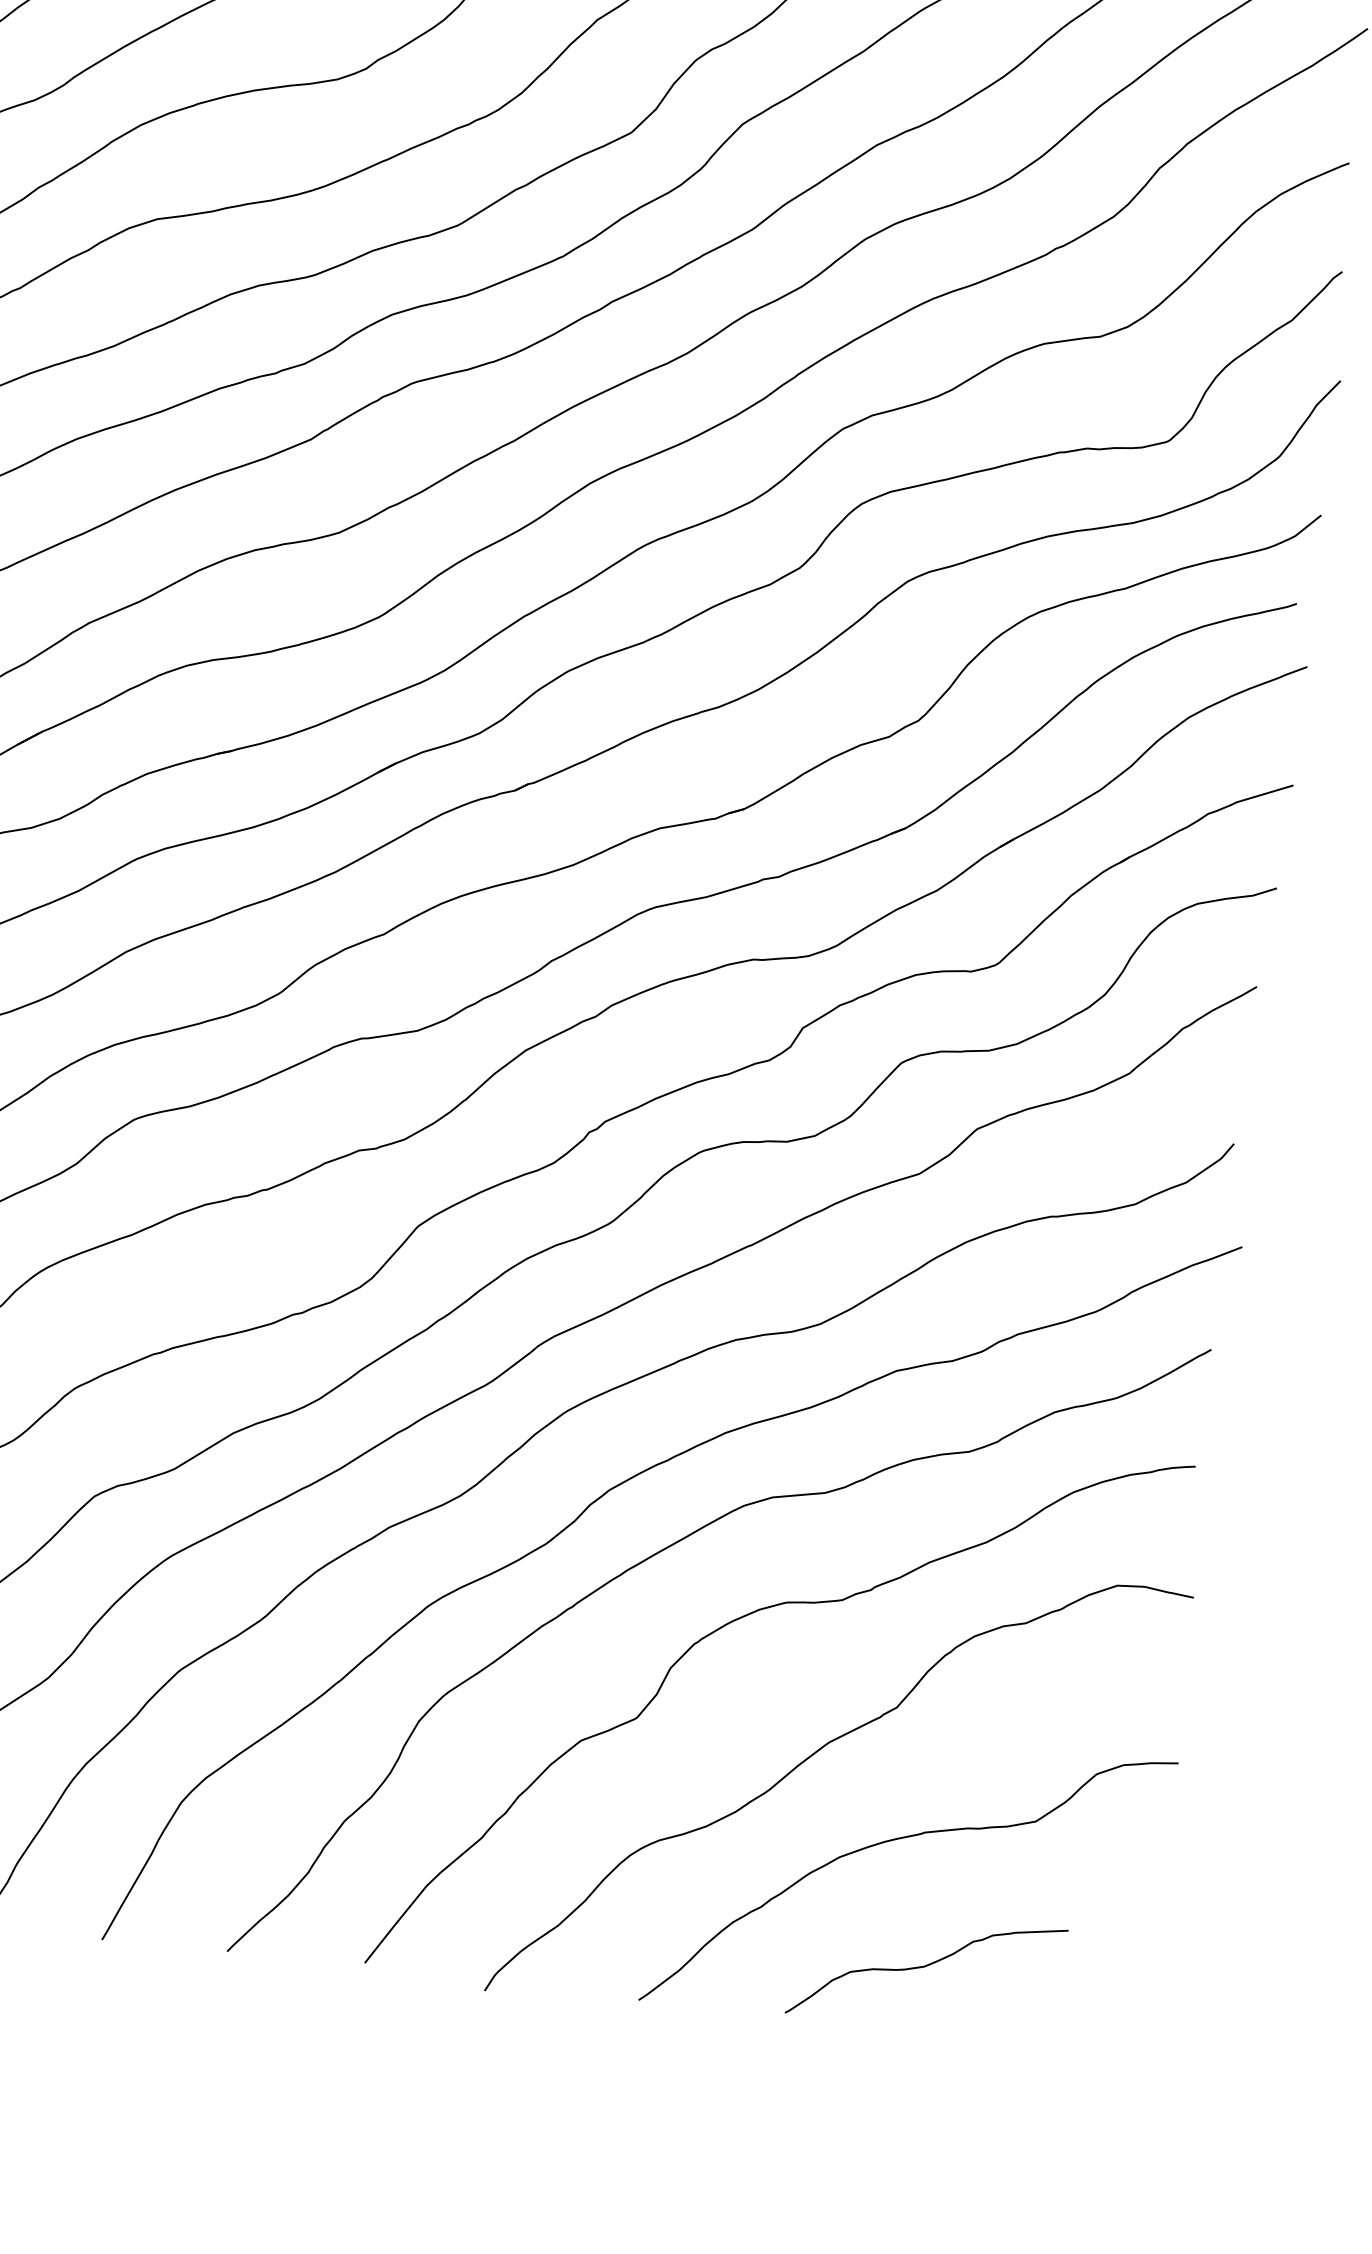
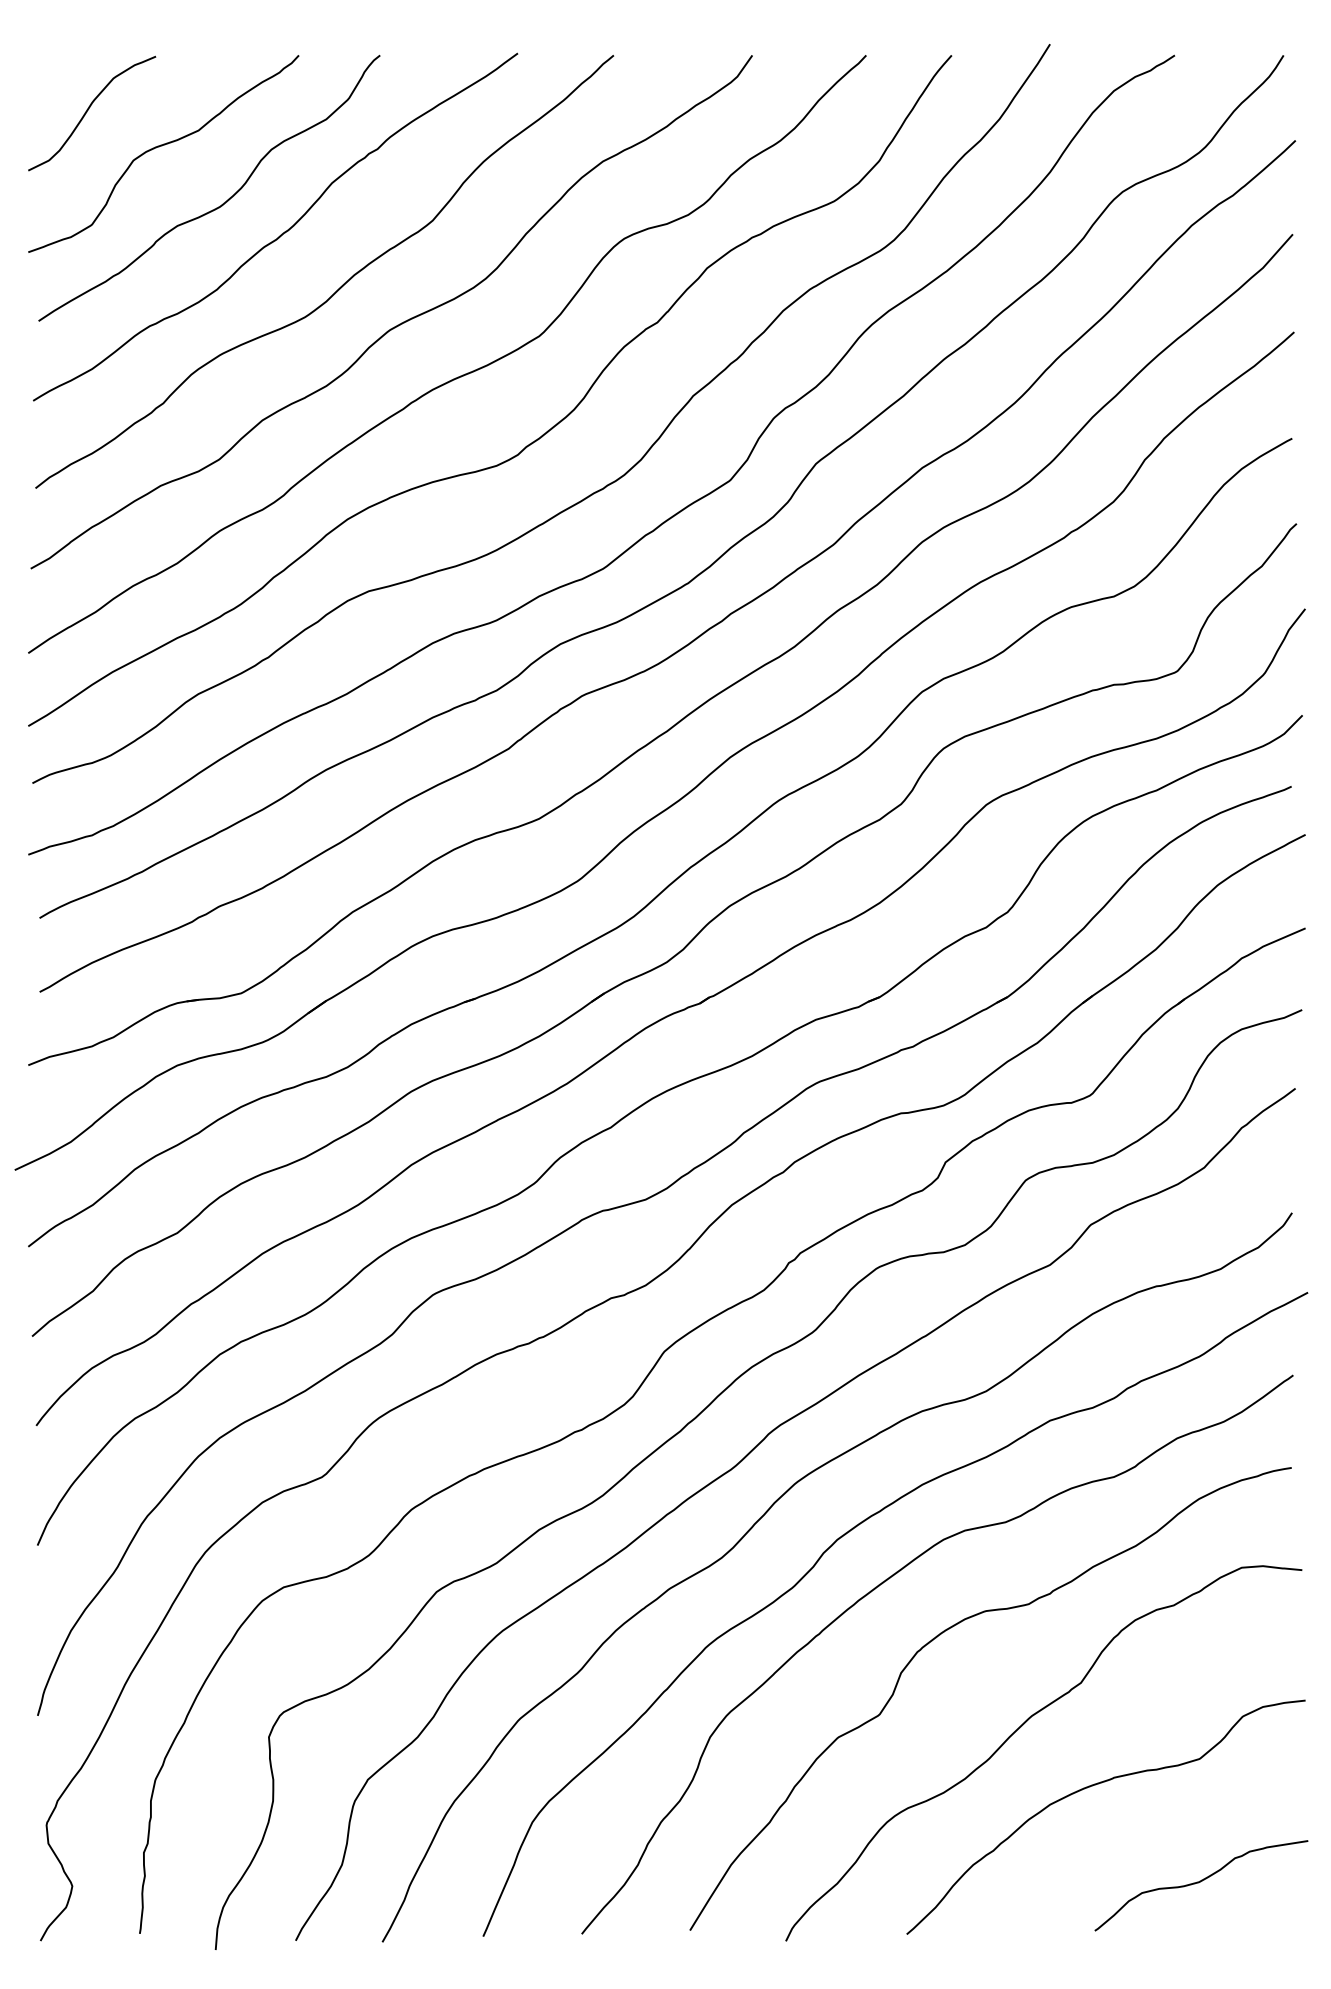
curve: (925, 1967) -> (1200, 1882), moved

